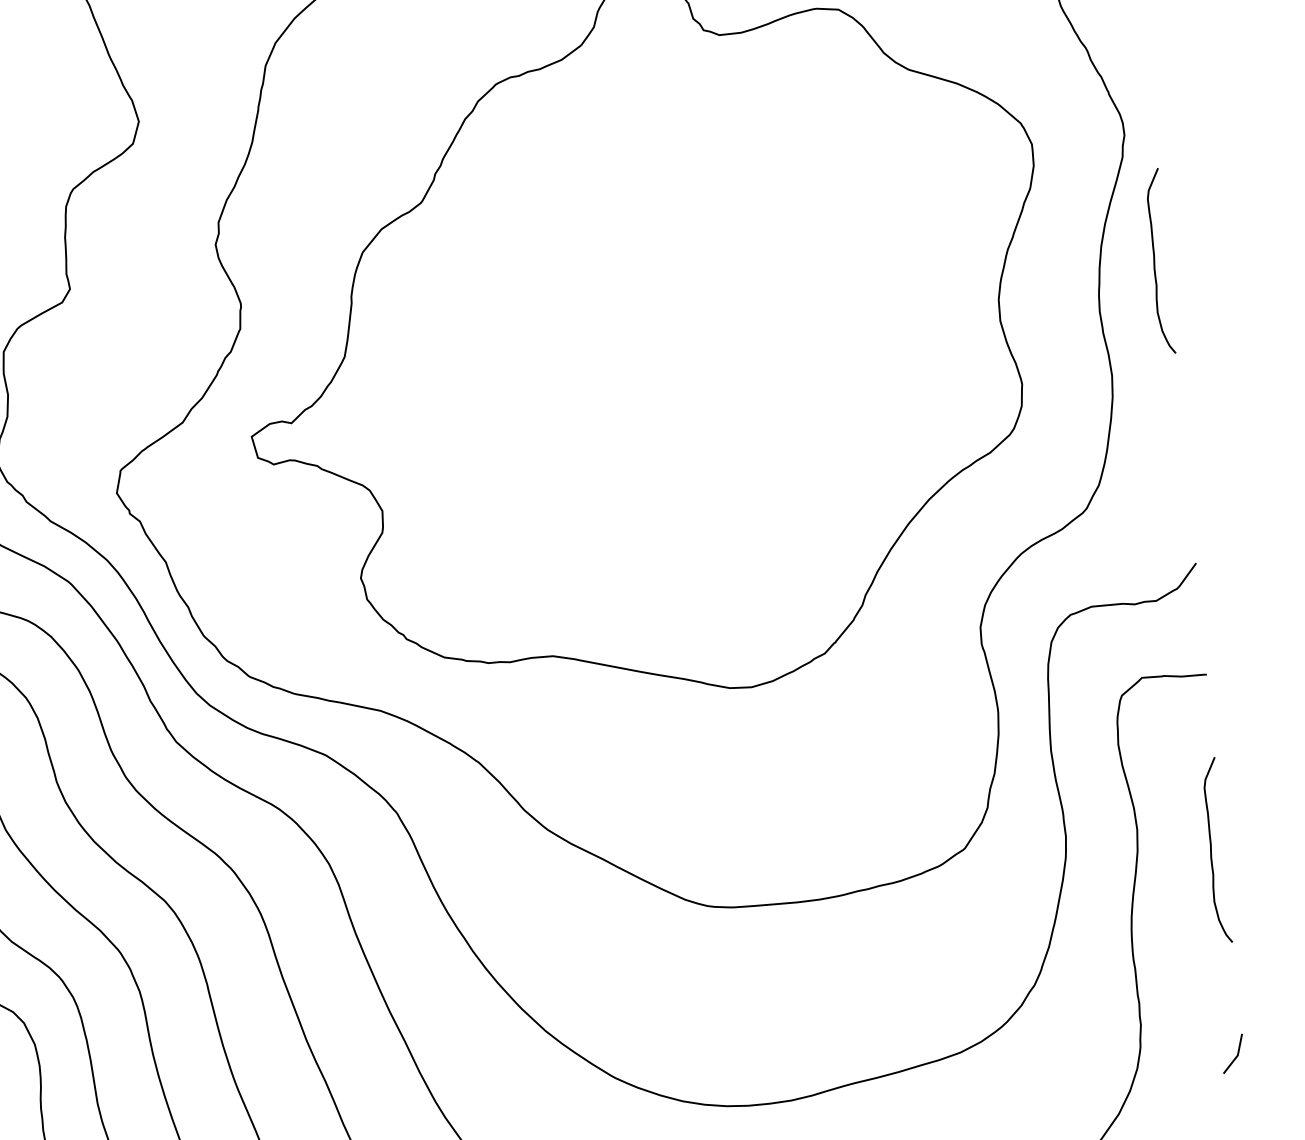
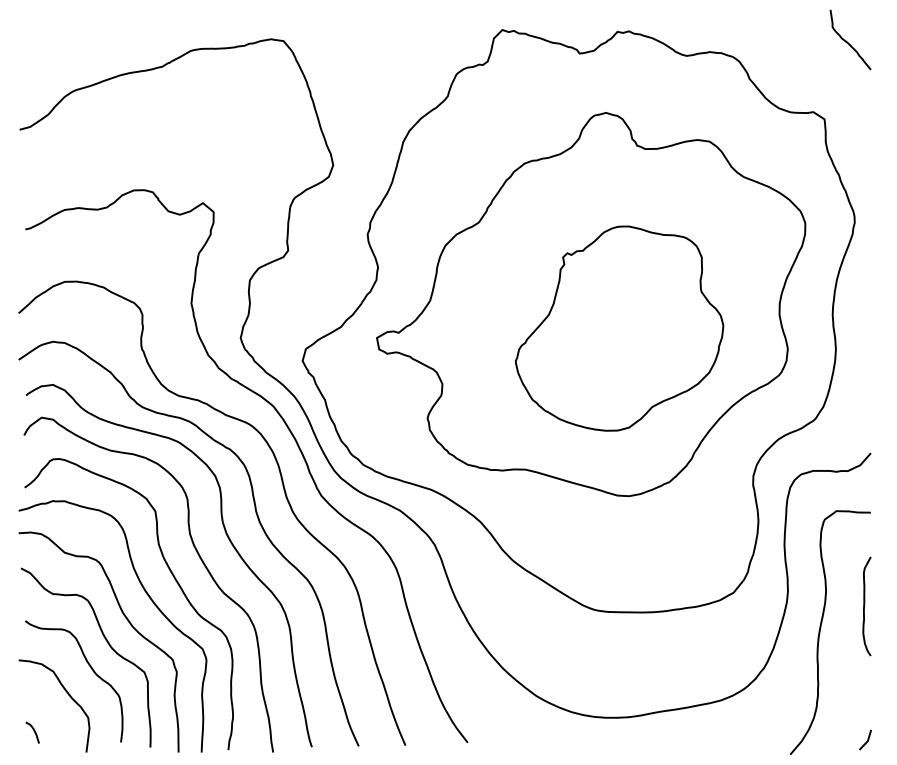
curve: (1156, 259) -> (865, 290), removed
part: (703, 375) -> (619, 328), added
line: (1236, 1052) -> (867, 739), moved

